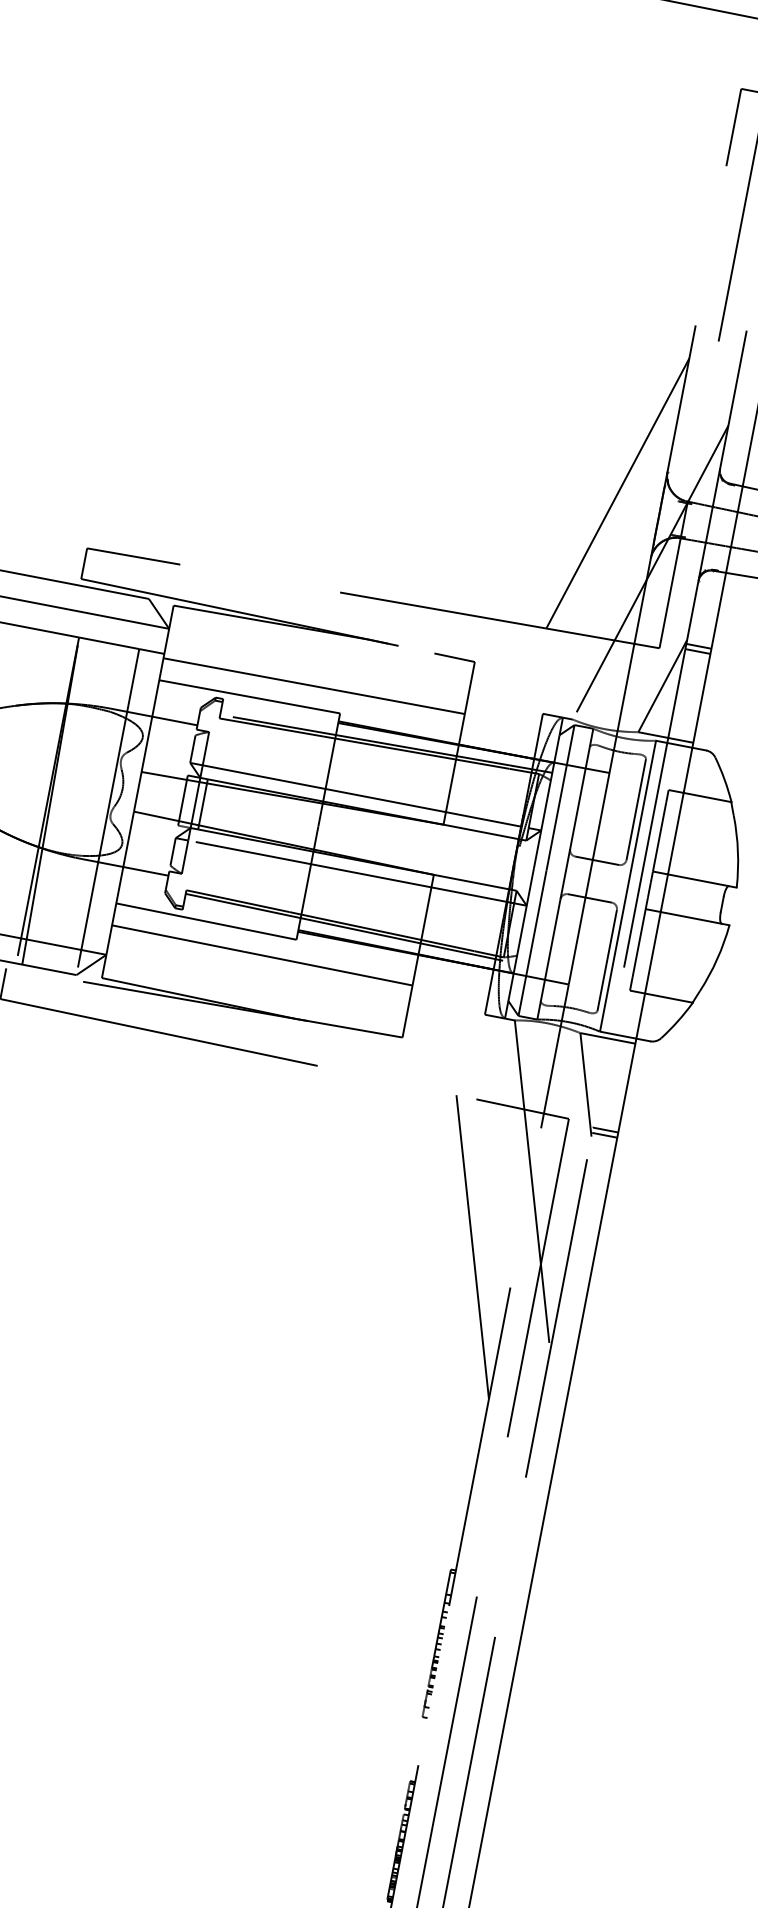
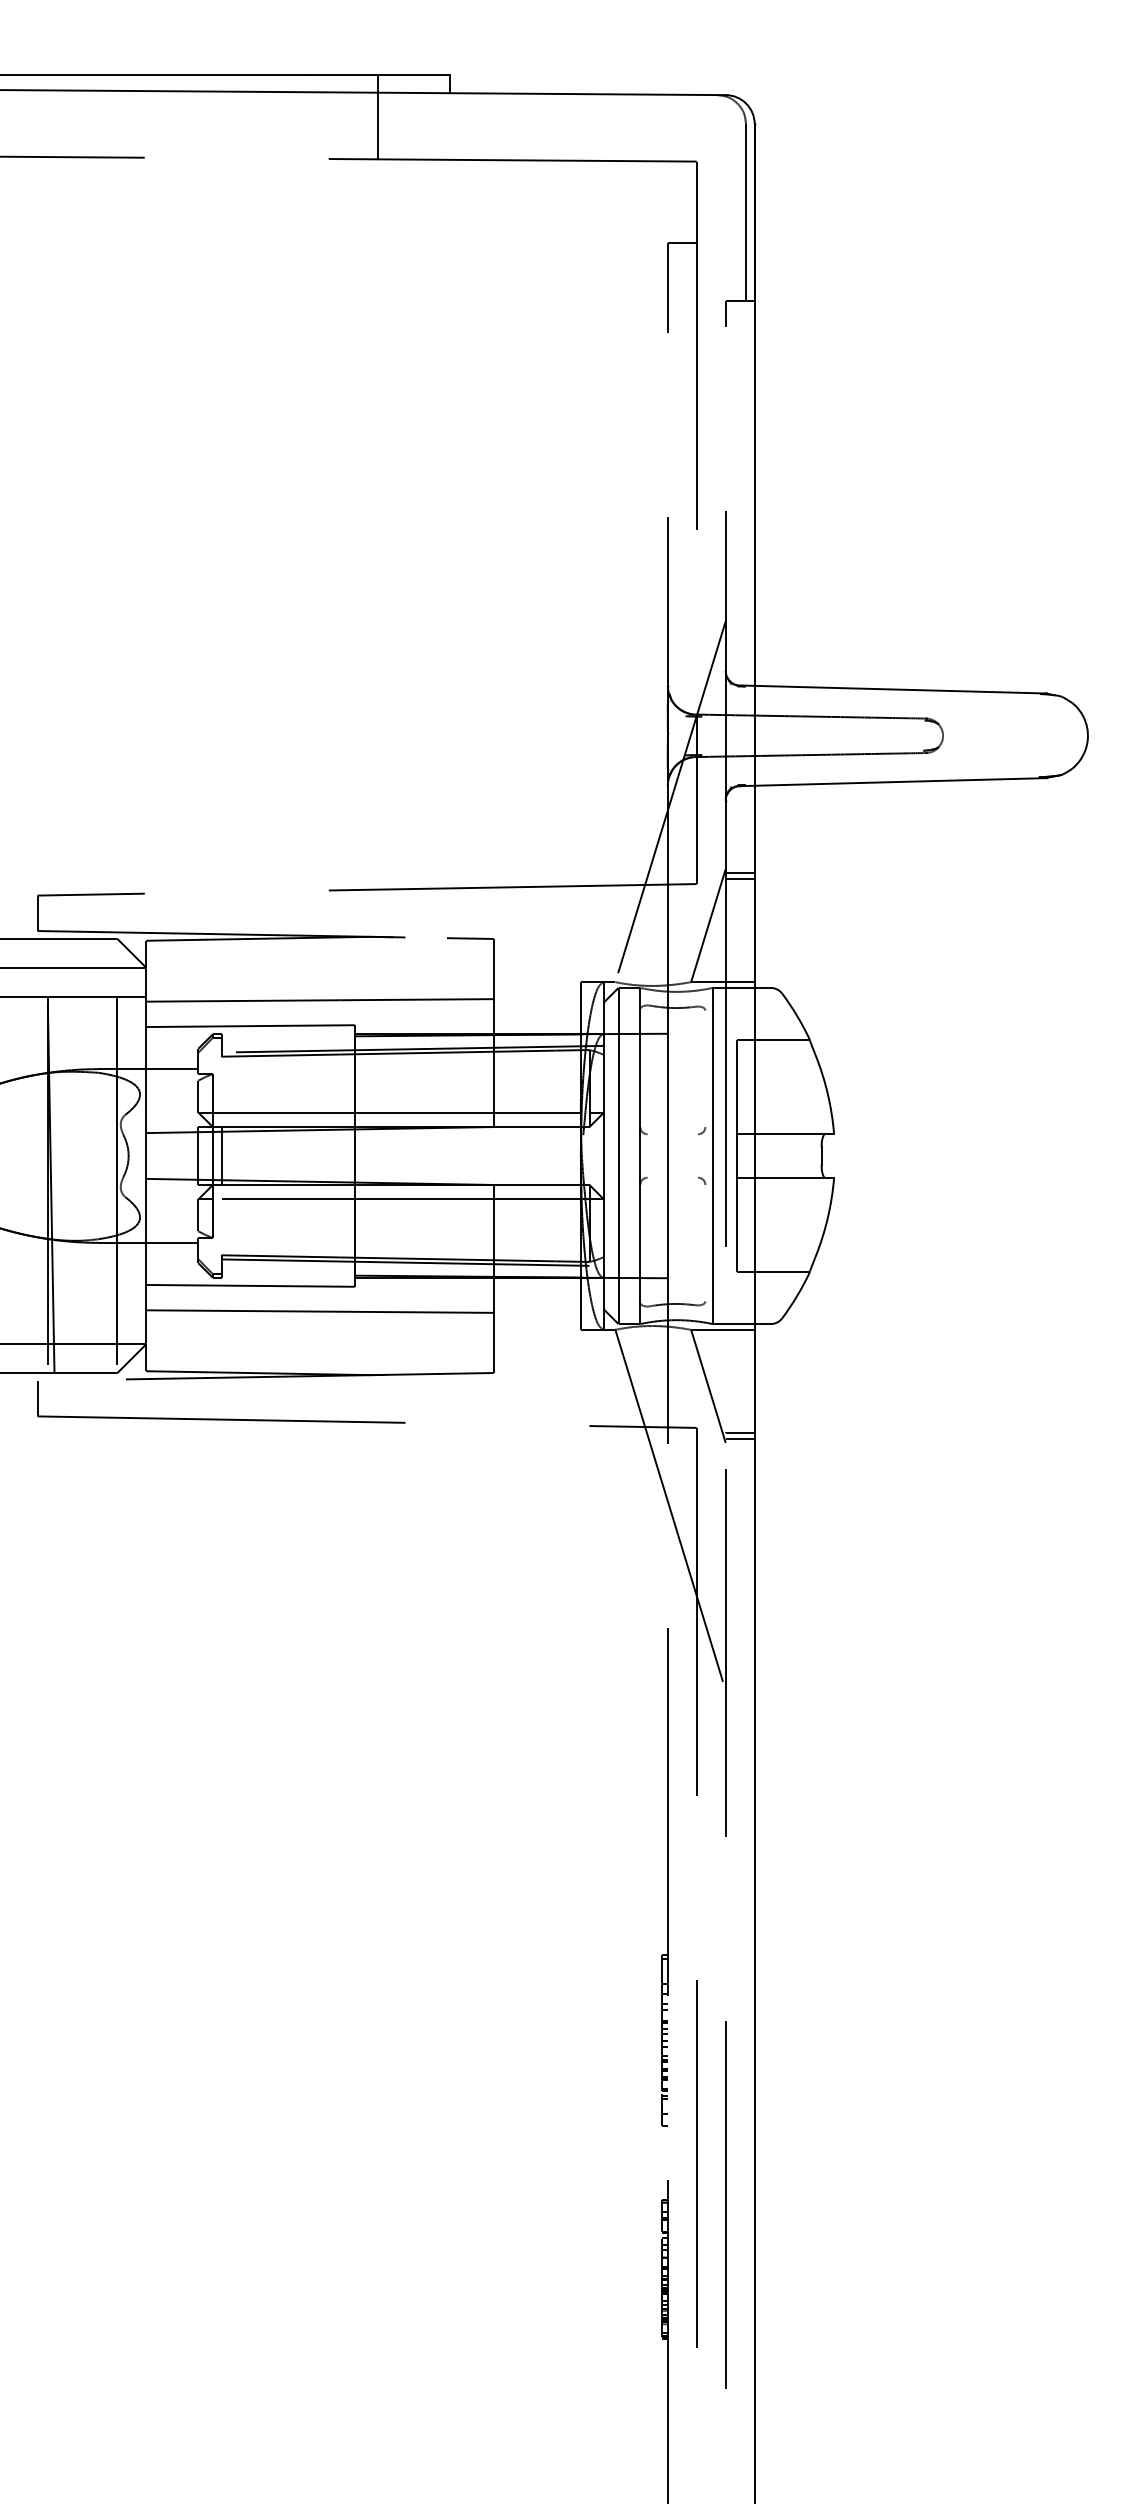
line: (617, 493) -> (616, 720), removed
line: (636, 809) -> (705, 1068), removed
line: (596, 860) -> (672, 1134), removed
line: (589, 898) -> (672, 1177), removed
line: (607, 959) -> (705, 1242), removed
line: (472, 1247) -> (616, 1591), removed

